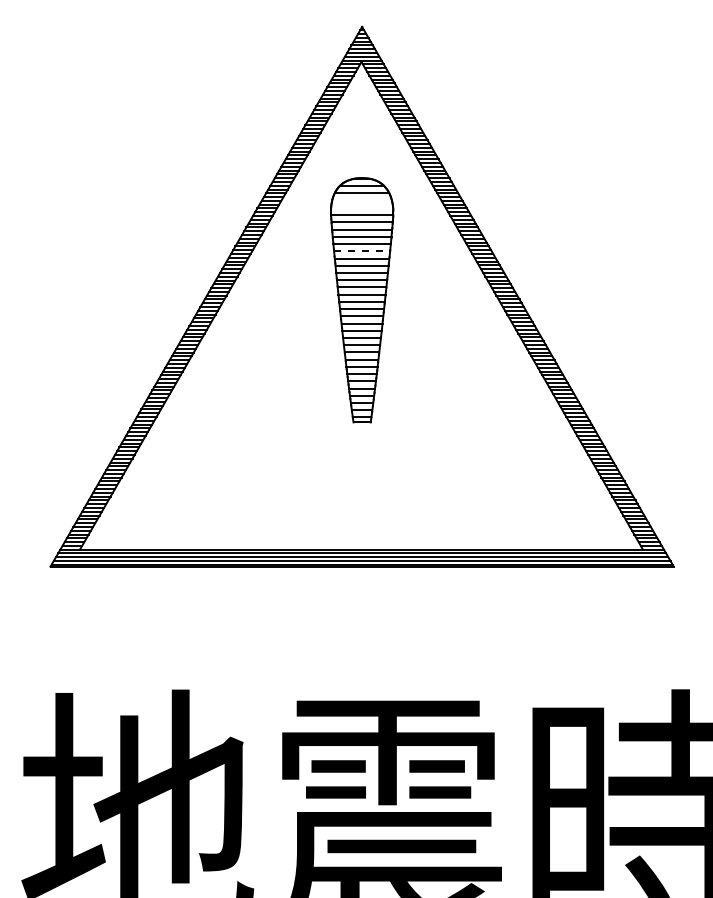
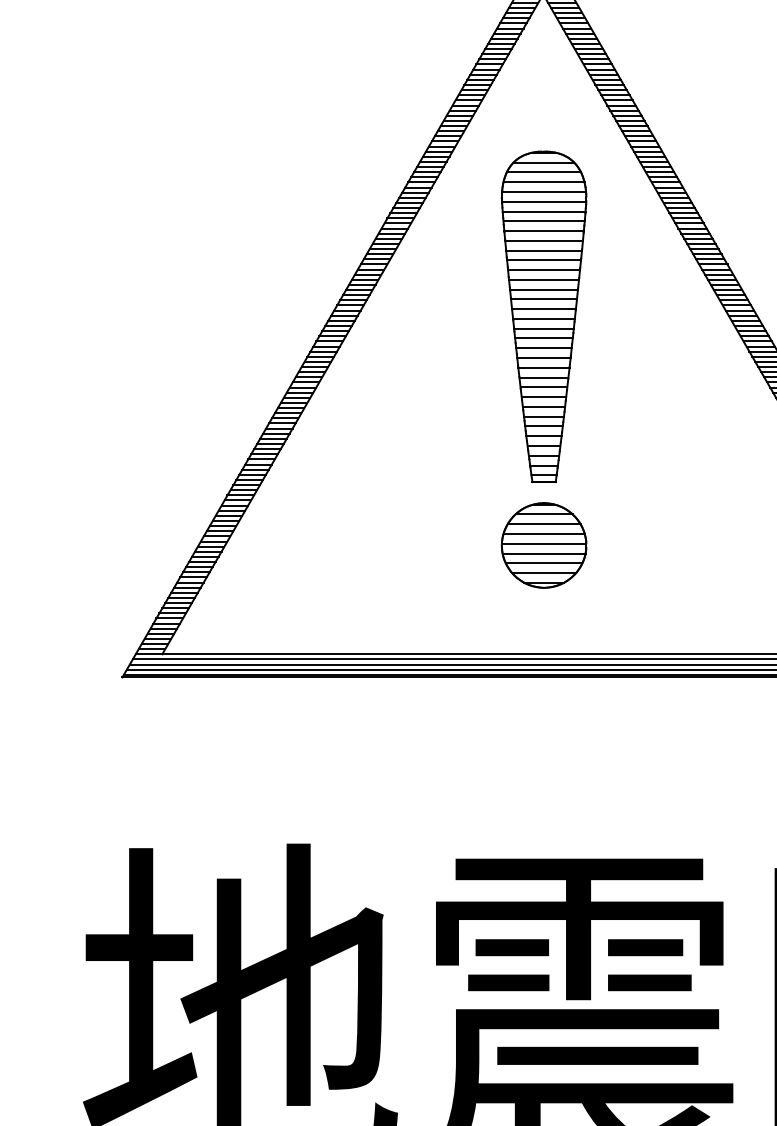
line: (362, 200) -> (544, 181), added
line: (362, 207) -> (544, 191), added
line: (362, 251) -> (544, 250), dashed -> solid
part: (362, 469) -> (544, 545), added

